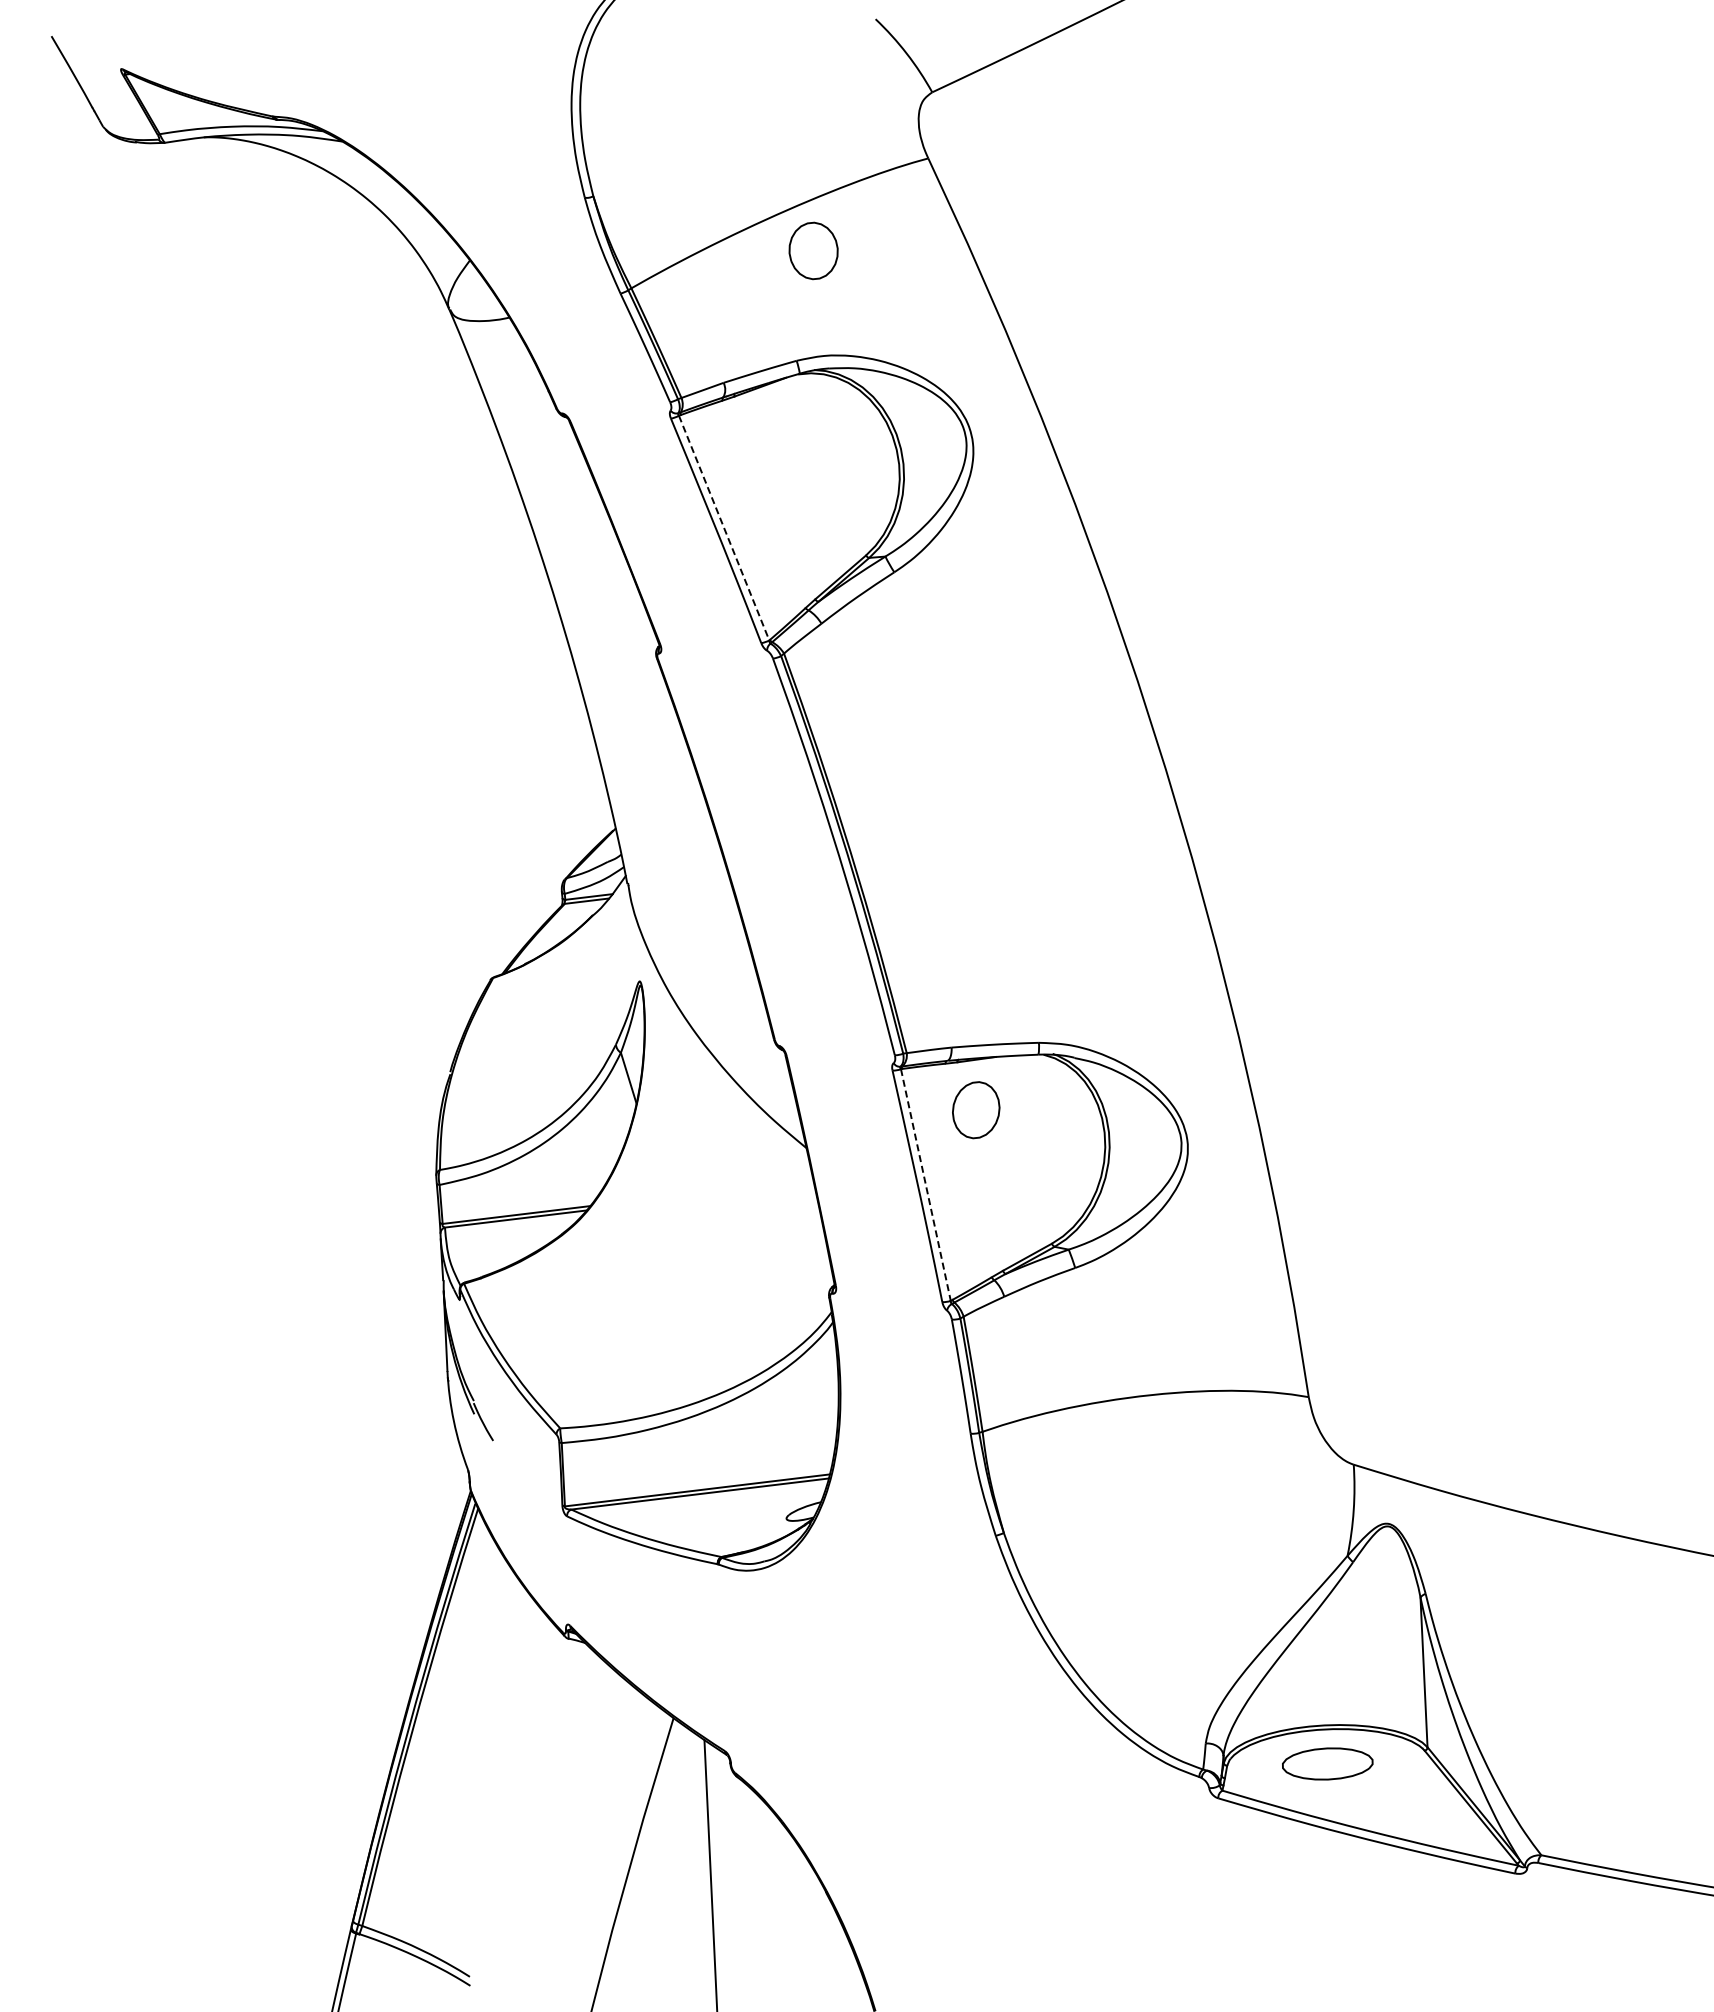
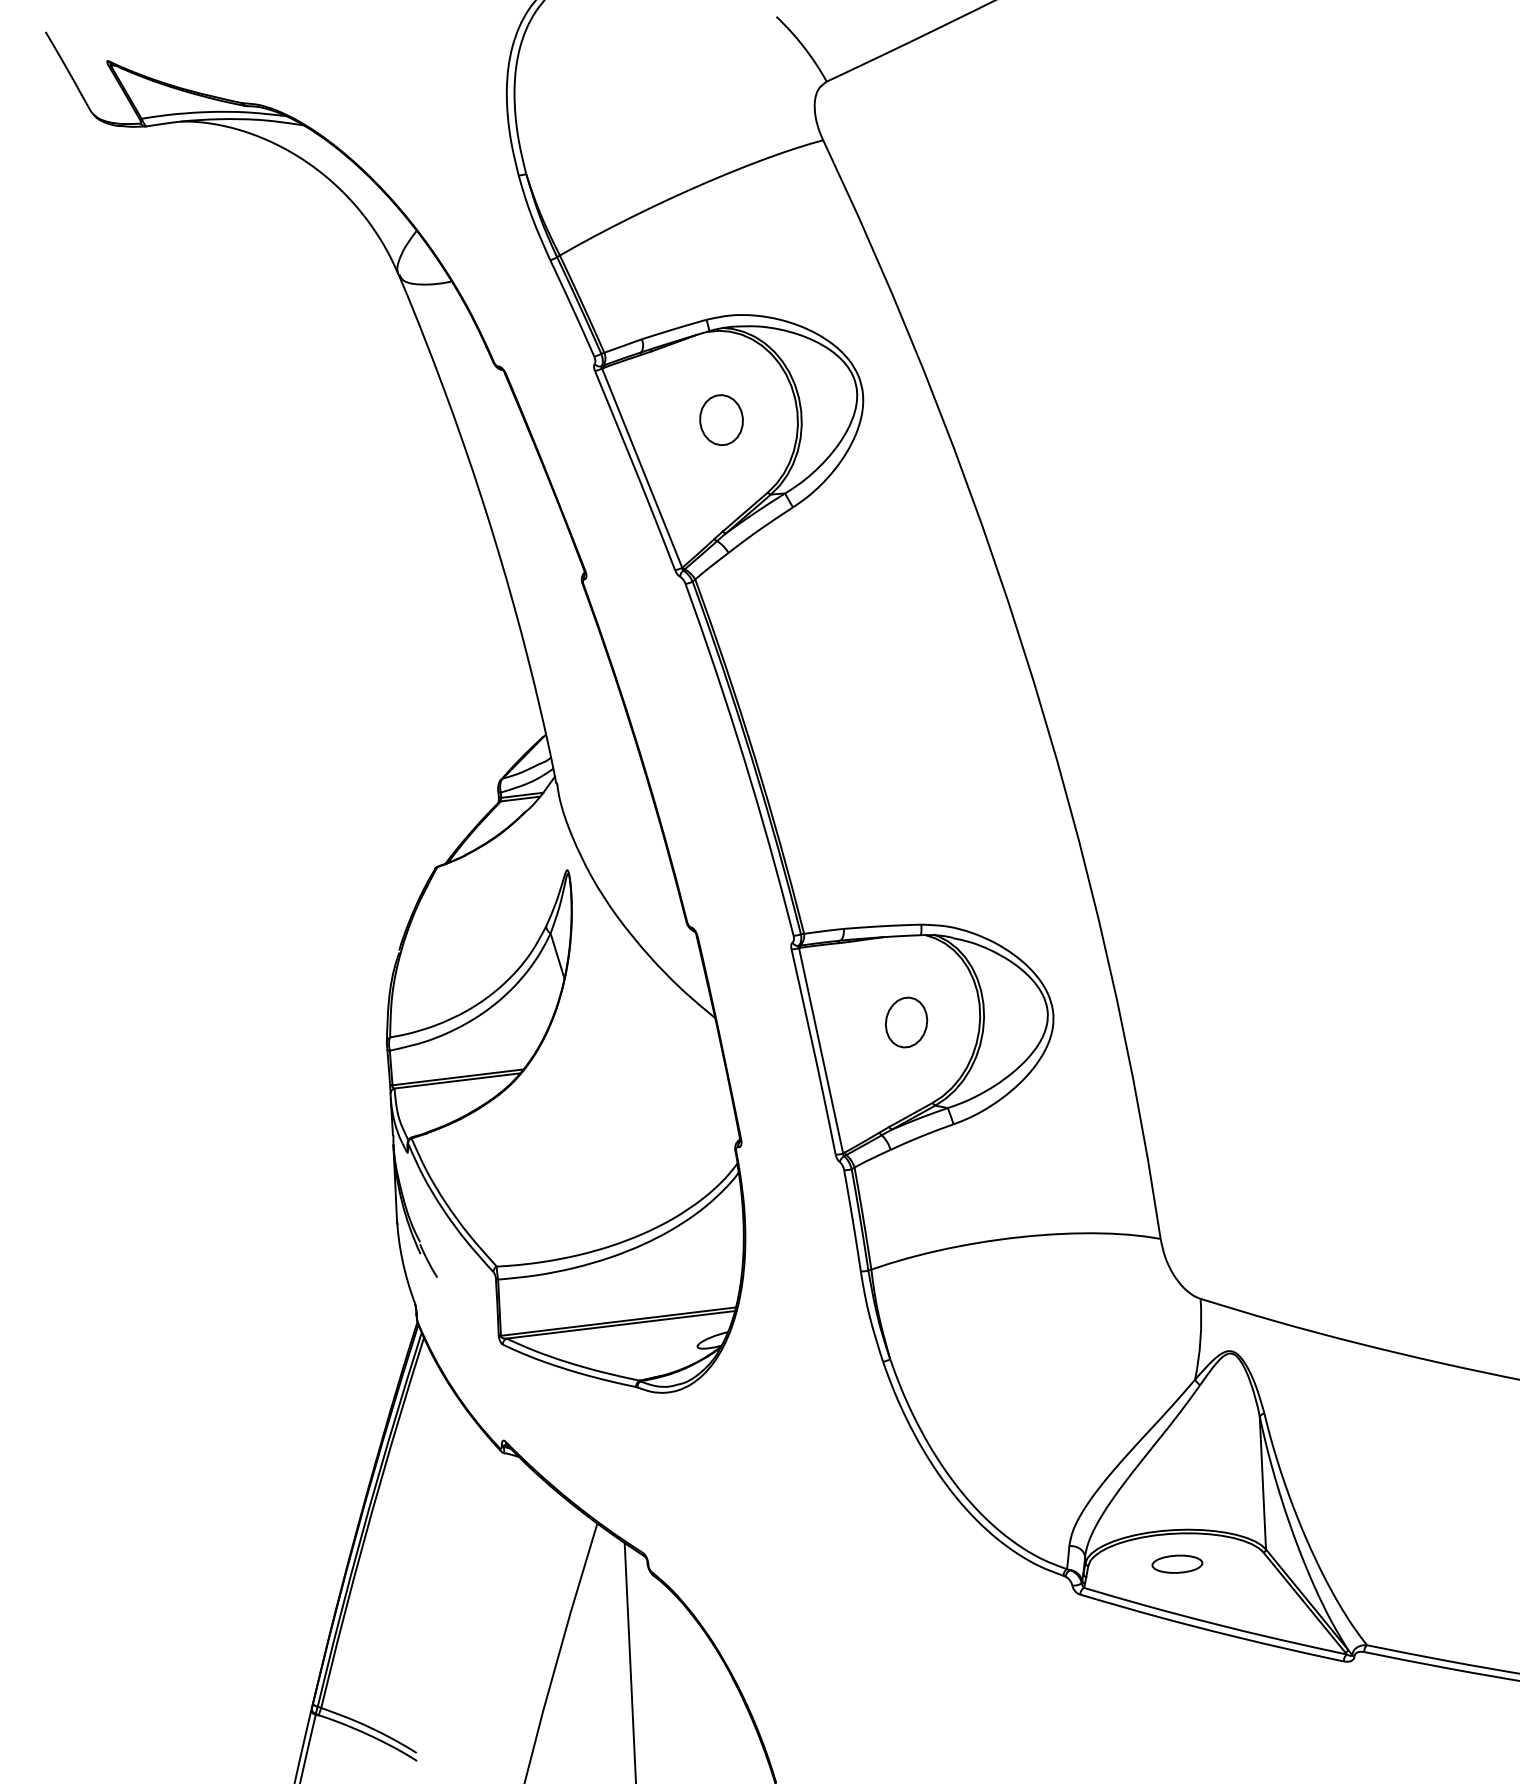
part: (813, 250) -> (721, 419), moved
line: (724, 528) -> (642, 468), dashed -> solid
part: (976, 1110) -> (906, 1022), moved
line: (925, 1184) -> (820, 1050), dashed -> solid
part: (1327, 1763) -> (1177, 1563), size x0.62

